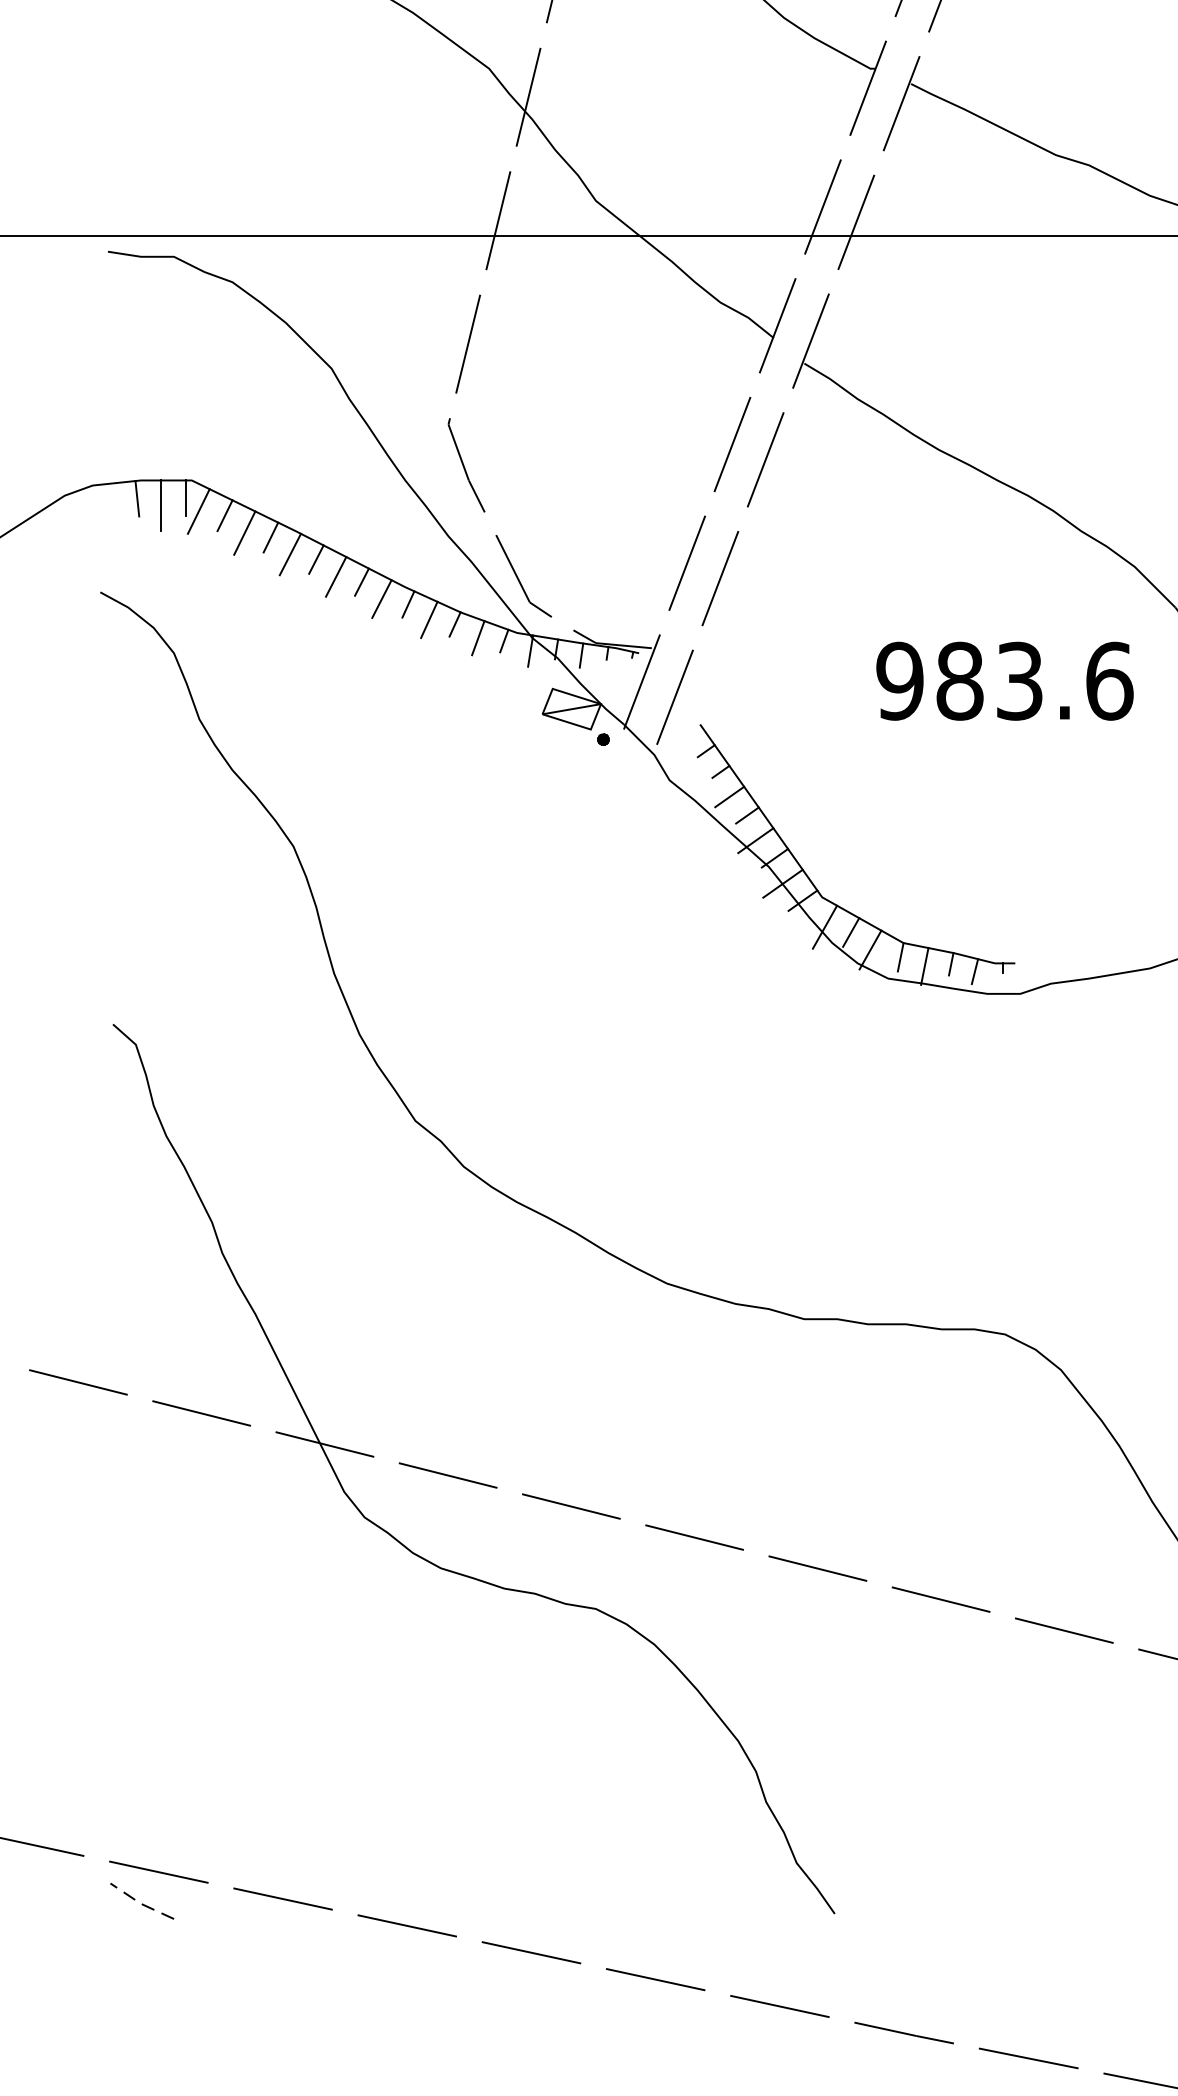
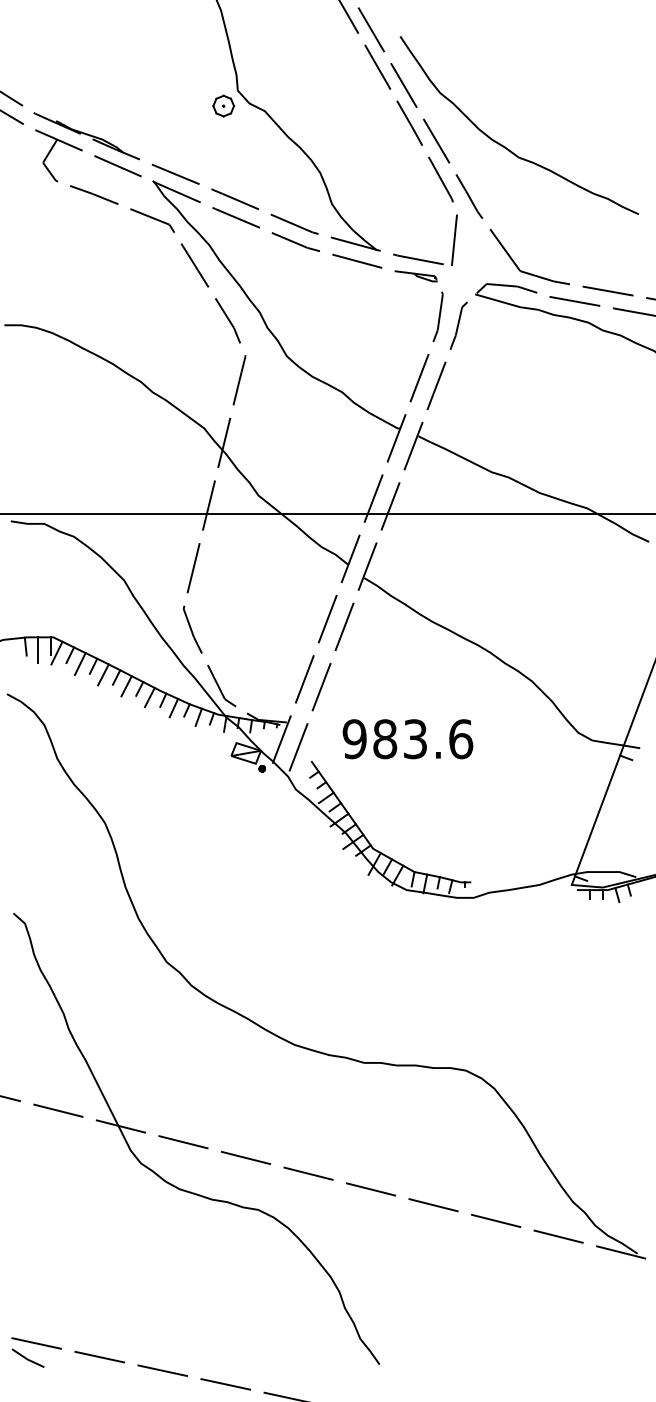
text: (1003, 681) -> (407, 739), moved
line: (140, 1903) -> (27, 1359), dashed -> solid

